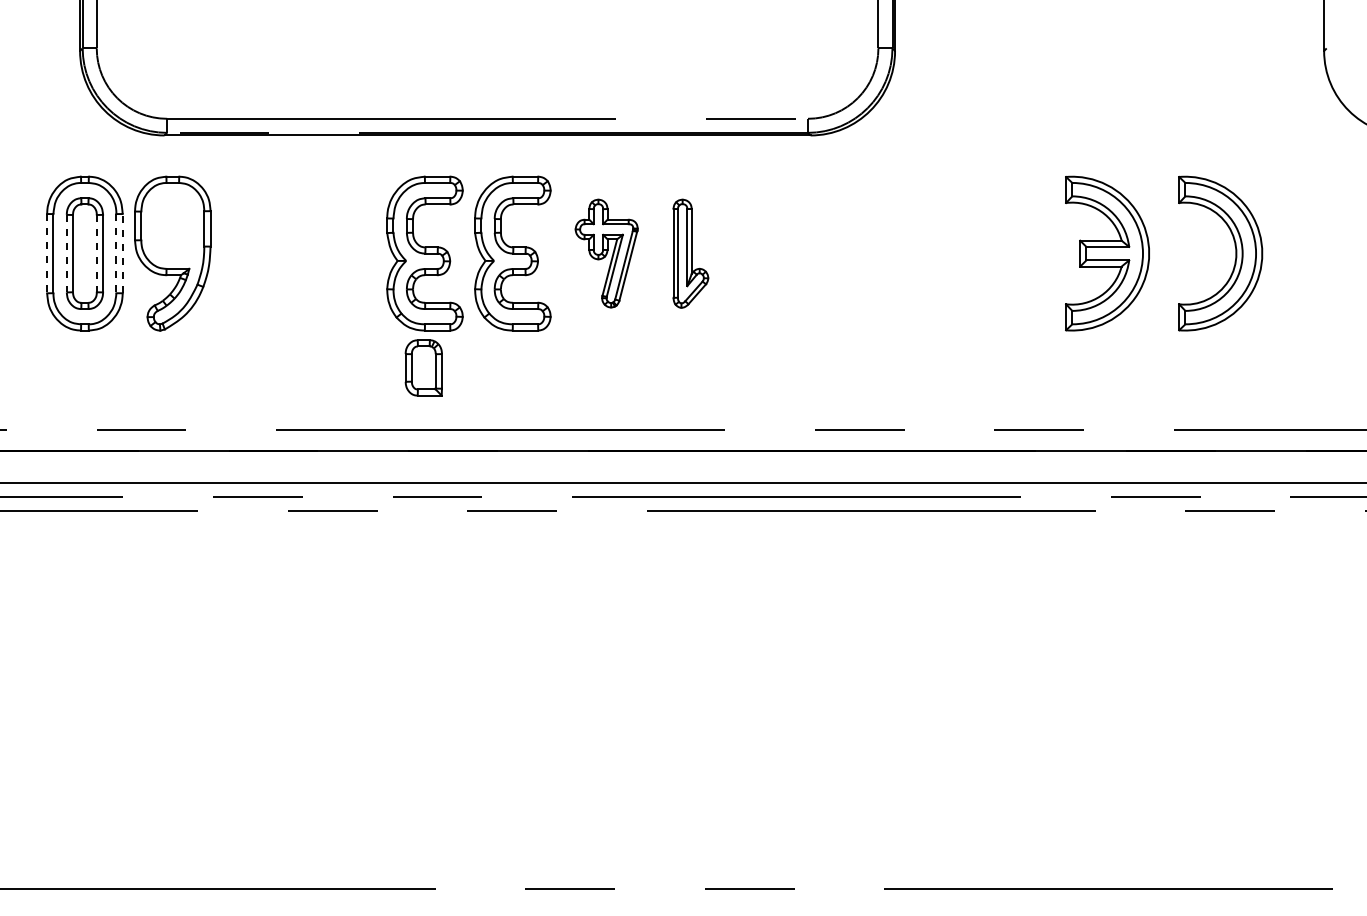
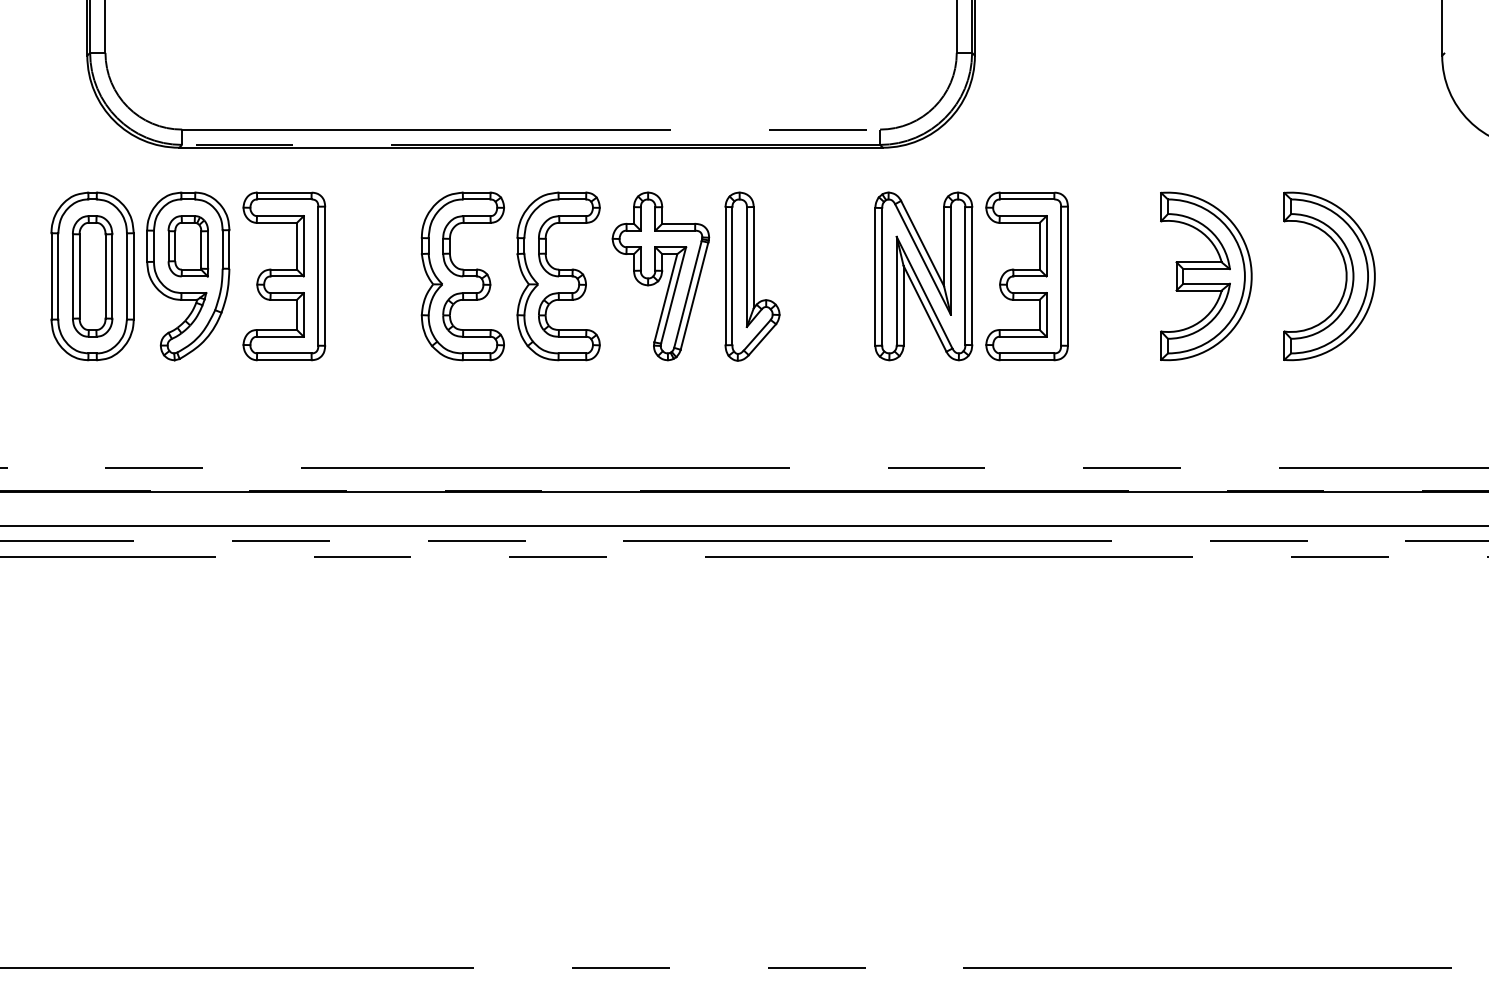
line: (47, 253) -> (51, 276), dashed -> solid
line: (66, 253) -> (72, 276), dashed -> solid
line: (96, 253) -> (105, 276), dashed -> solid
line: (116, 253) -> (126, 276), dashed -> solid
line: (122, 253) -> (133, 276), dashed -> solid
part: (260, 253) -> (283, 276), added
part: (606, 253) -> (660, 276), size x1.43
part: (690, 253) -> (752, 276), size x1.43
part: (847, 253) -> (923, 276), added
part: (942, 253) -> (1026, 276), added
part: (423, 367) -> (187, 245), moved

